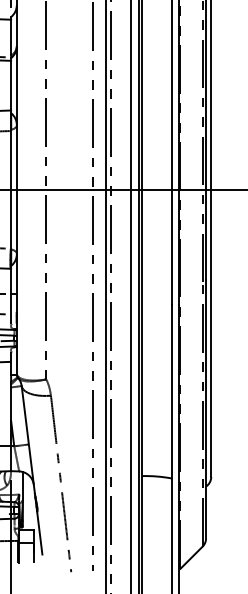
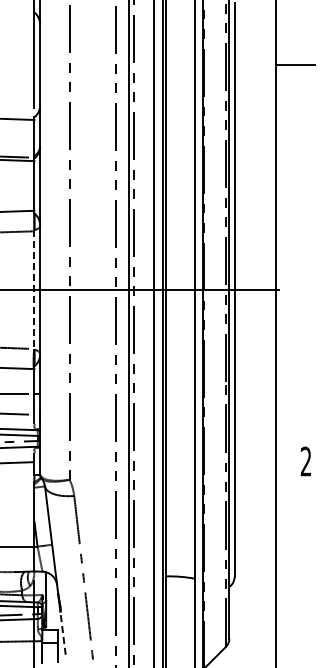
line: (11, 189) -> (34, 289), solid -> dashed
line: (40, 533) -> (63, 633), solid -> dashed

